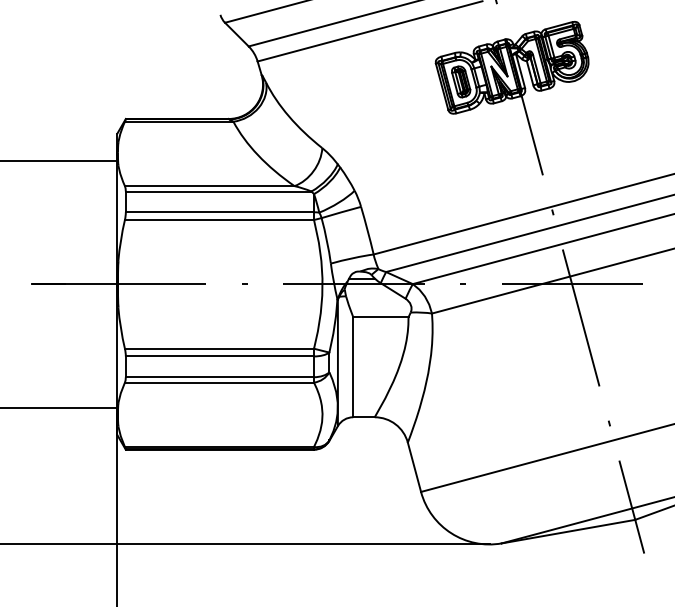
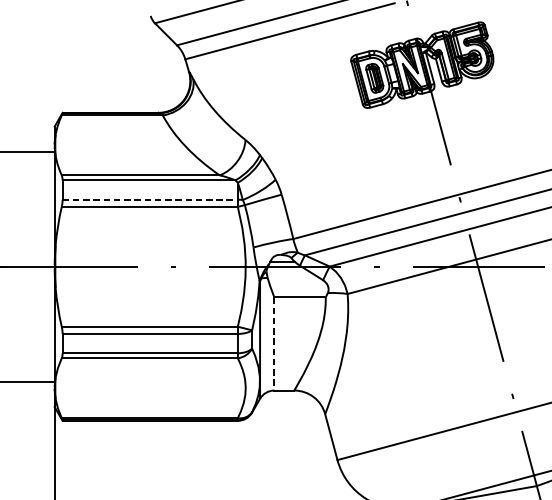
line: (220, 212) -> (150, 199), solid -> dashed
line: (353, 367) -> (274, 344), solid -> dashed

